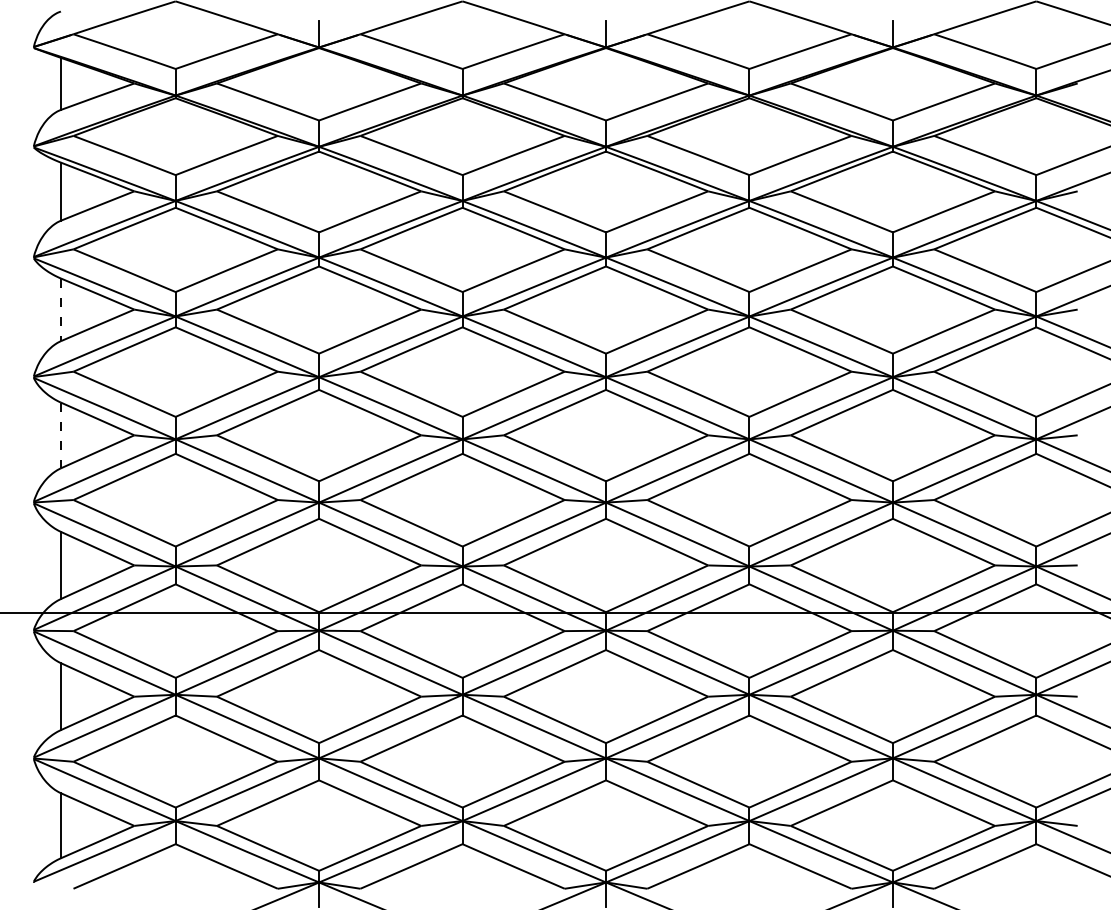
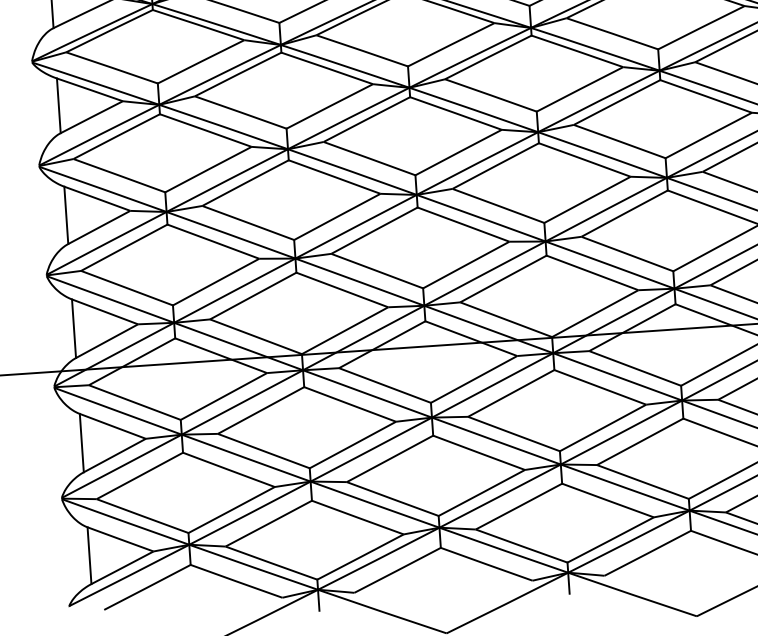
line: (60, 310) -> (58, 106), dashed -> solid
line: (60, 435) -> (65, 215), dashed -> solid

